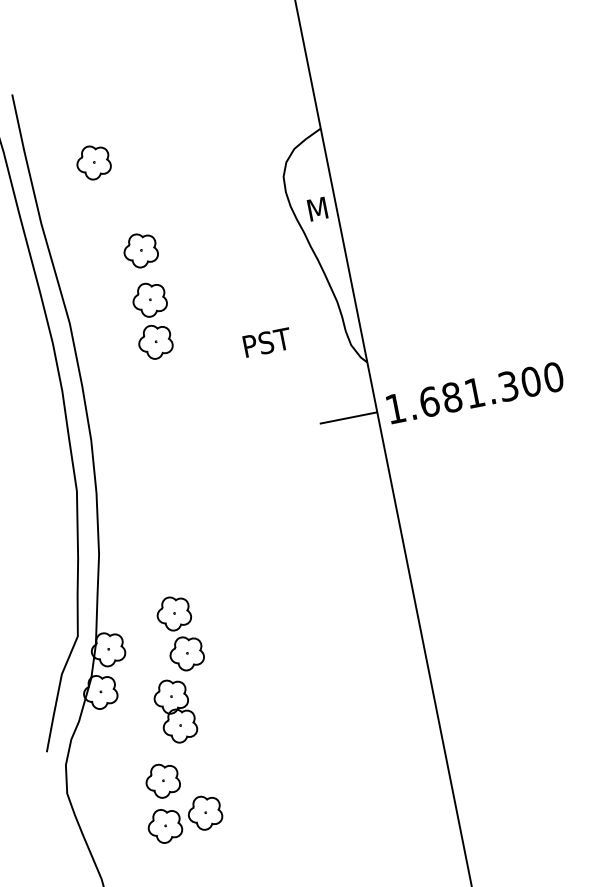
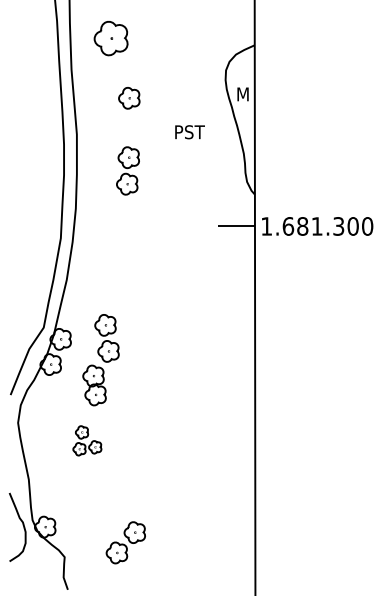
part: (92, 162) -> (110, 38), size x1.6
part: (151, 320) -> (127, 170), moved
text: (266, 343) -> (189, 132), moved
part: (181, 799) -> (87, 440), size x0.6

